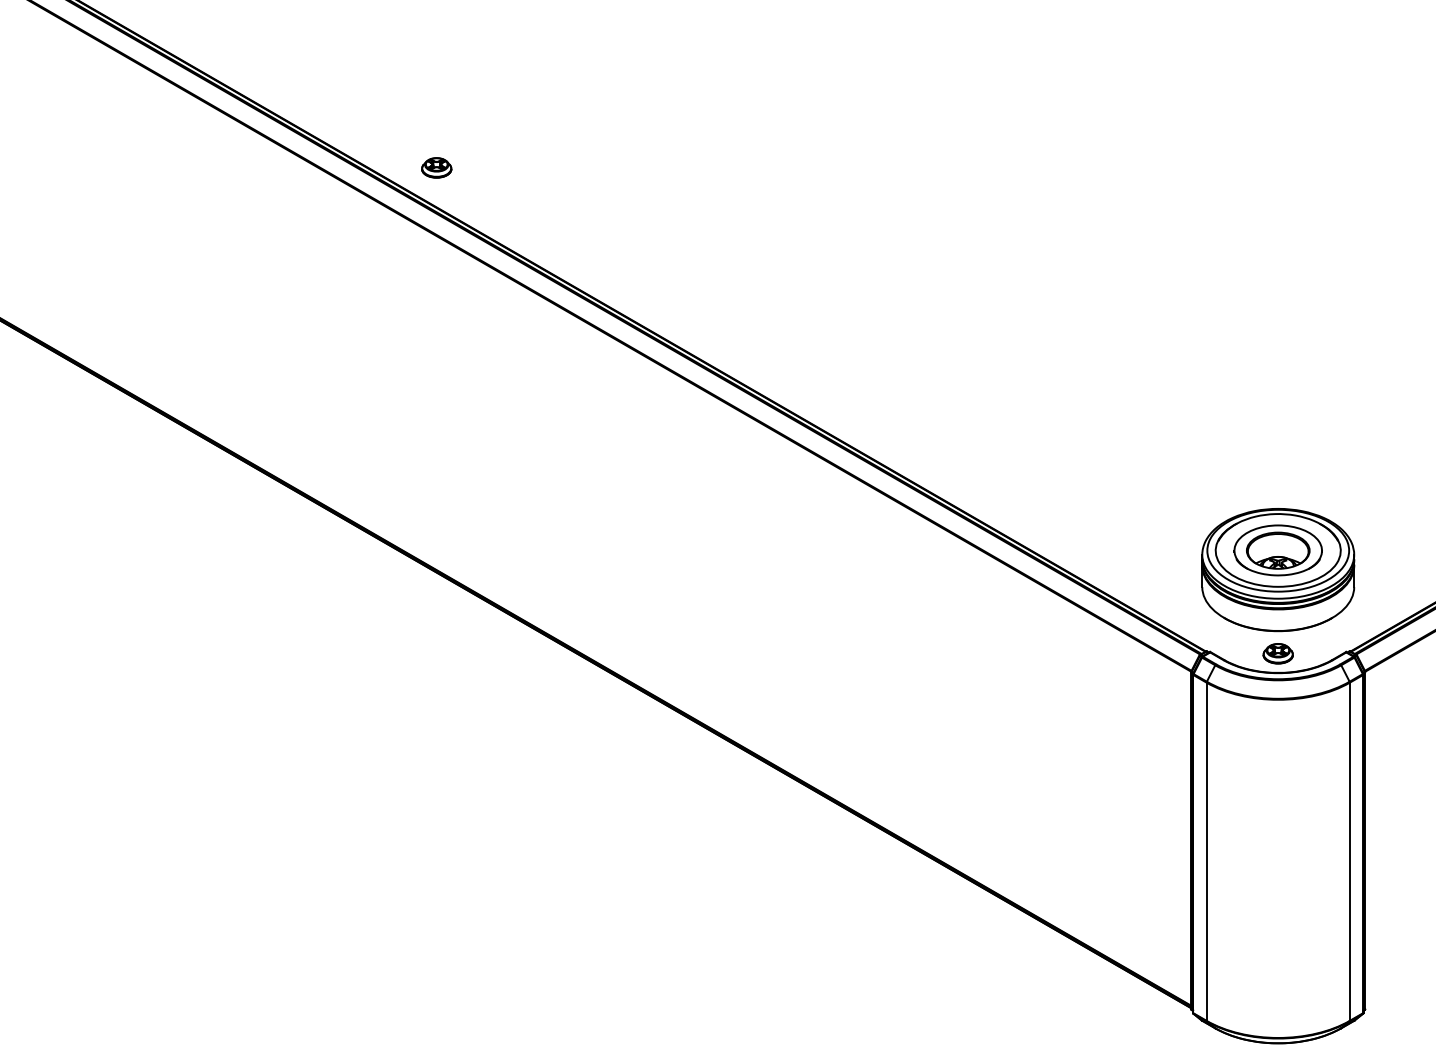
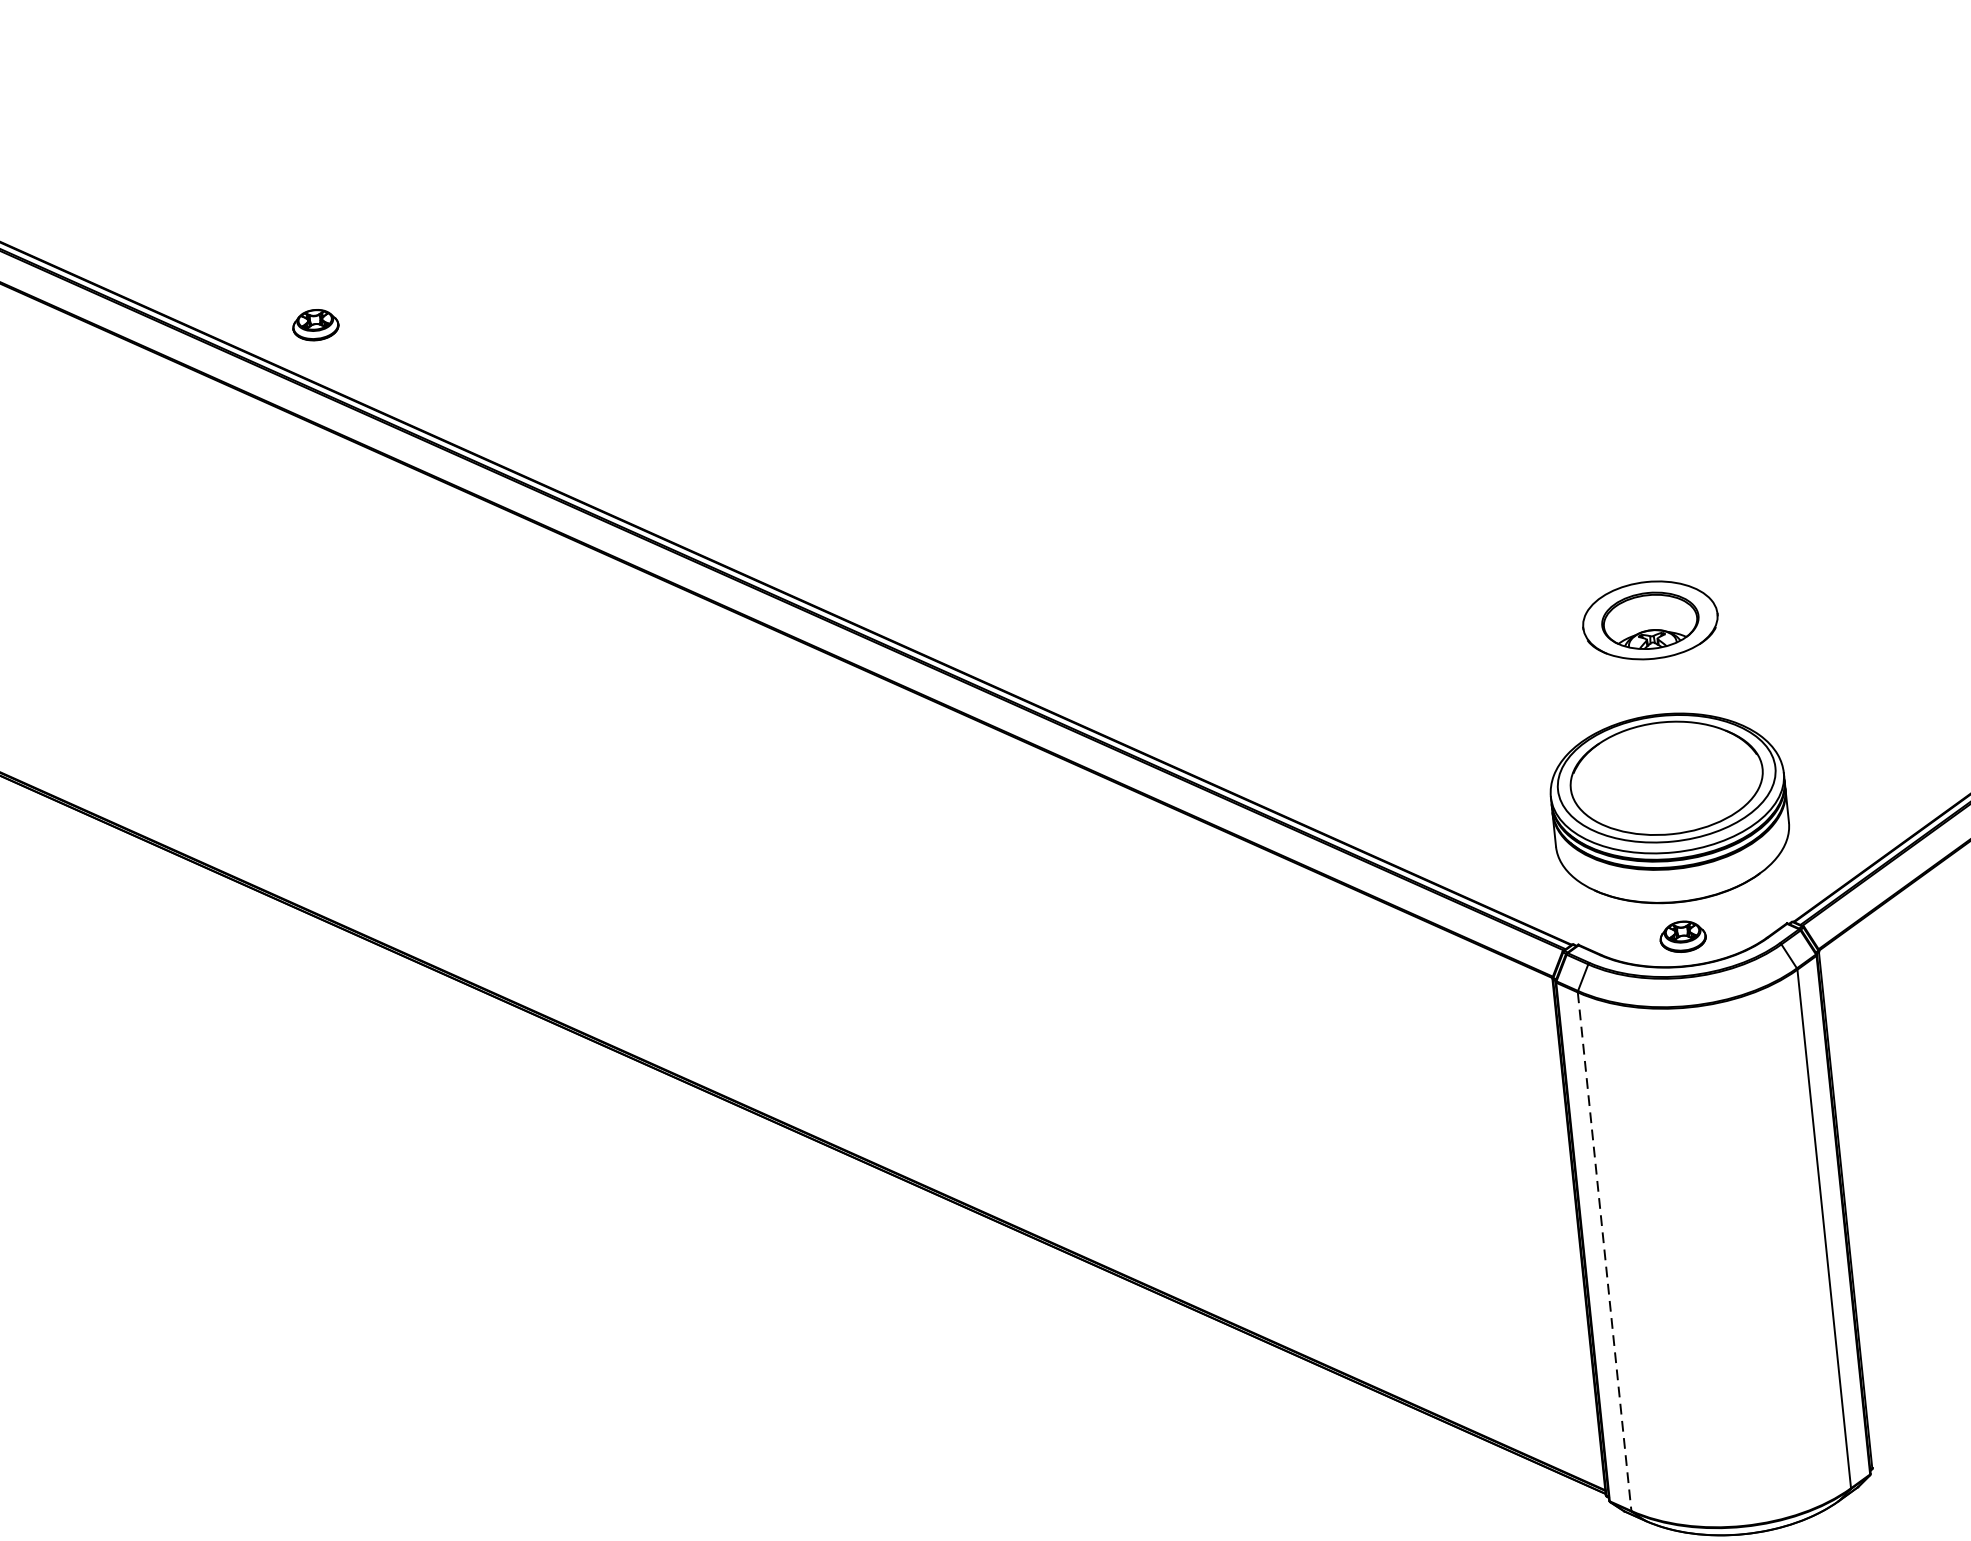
part: (1277, 550) -> (1649, 620), moved
line: (1206, 852) -> (1604, 1252), solid -> dashed

